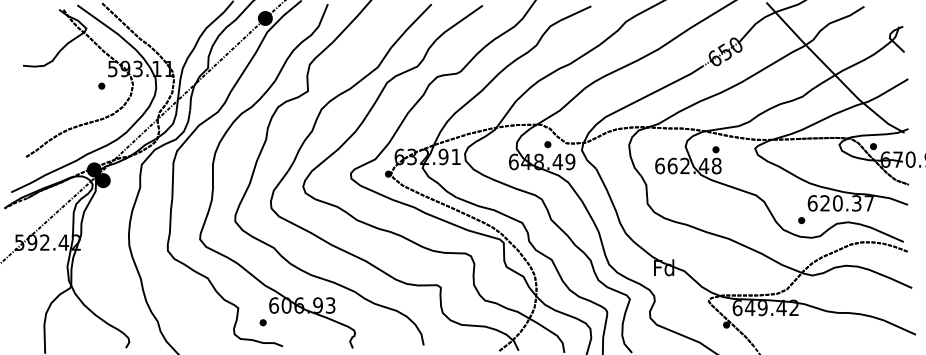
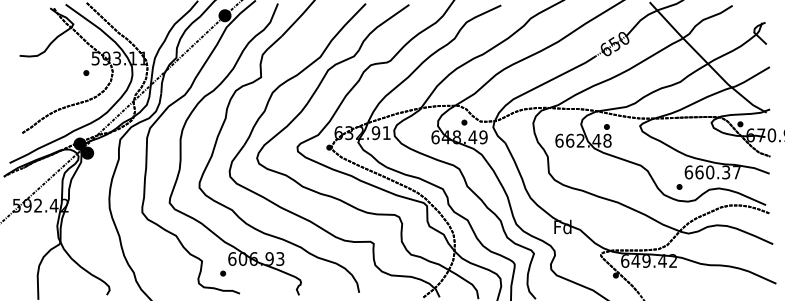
text: (825, 203) -> (699, 172), 620.37 -> 660.37

